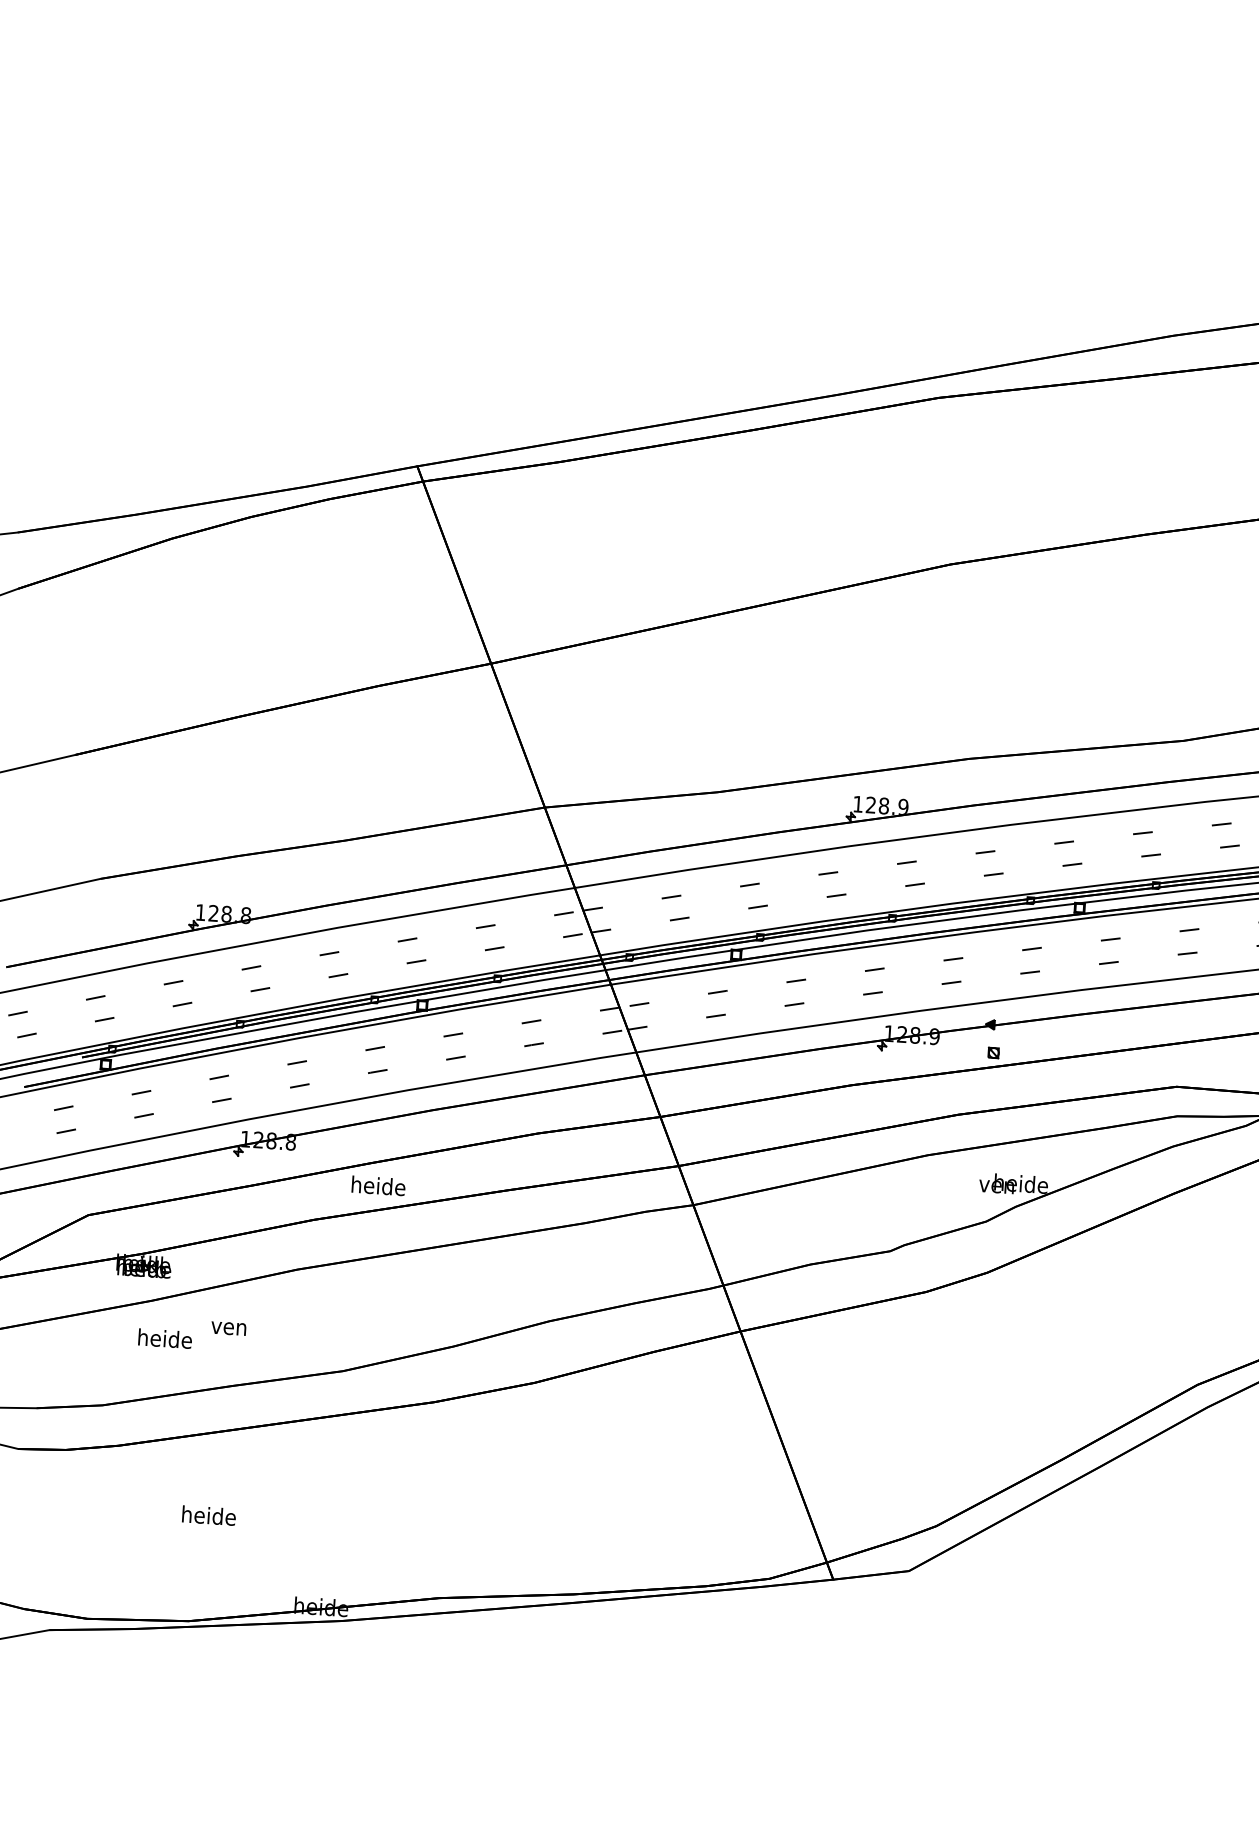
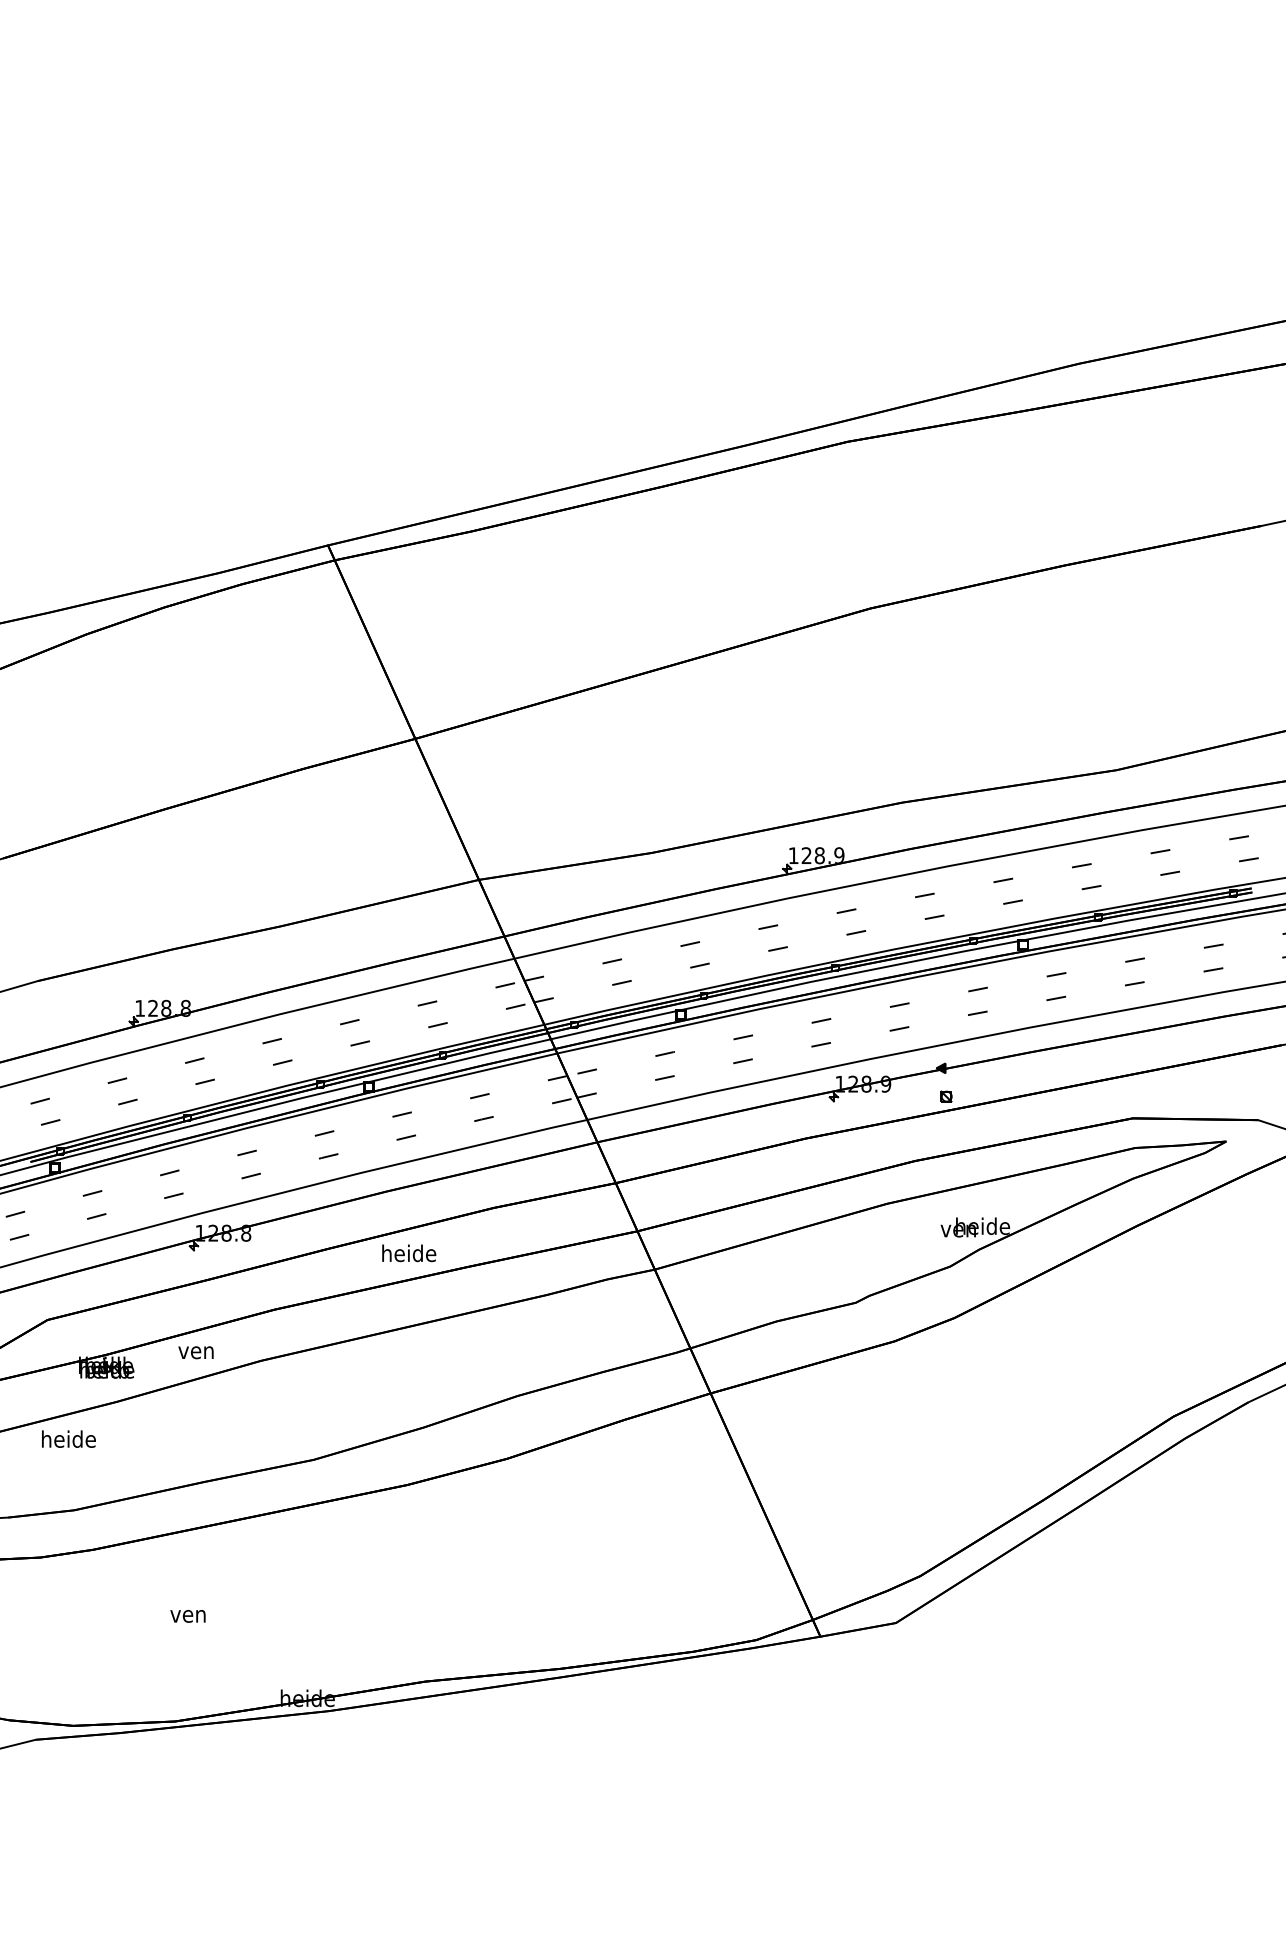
text: (378, 1186) -> (409, 1253), moved
text: (228, 1328) -> (195, 1352), moved
text: (164, 1338) -> (68, 1438), moved
text: (208, 1515) -> (188, 1613), heide -> ven

